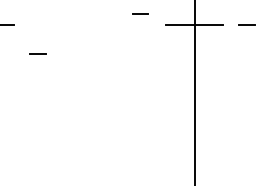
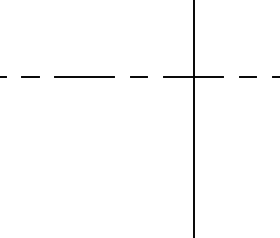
line: (139, 13) -> (138, 76), moved
line: (89, 24) -> (84, 77), added
line: (37, 52) -> (30, 76), moved

